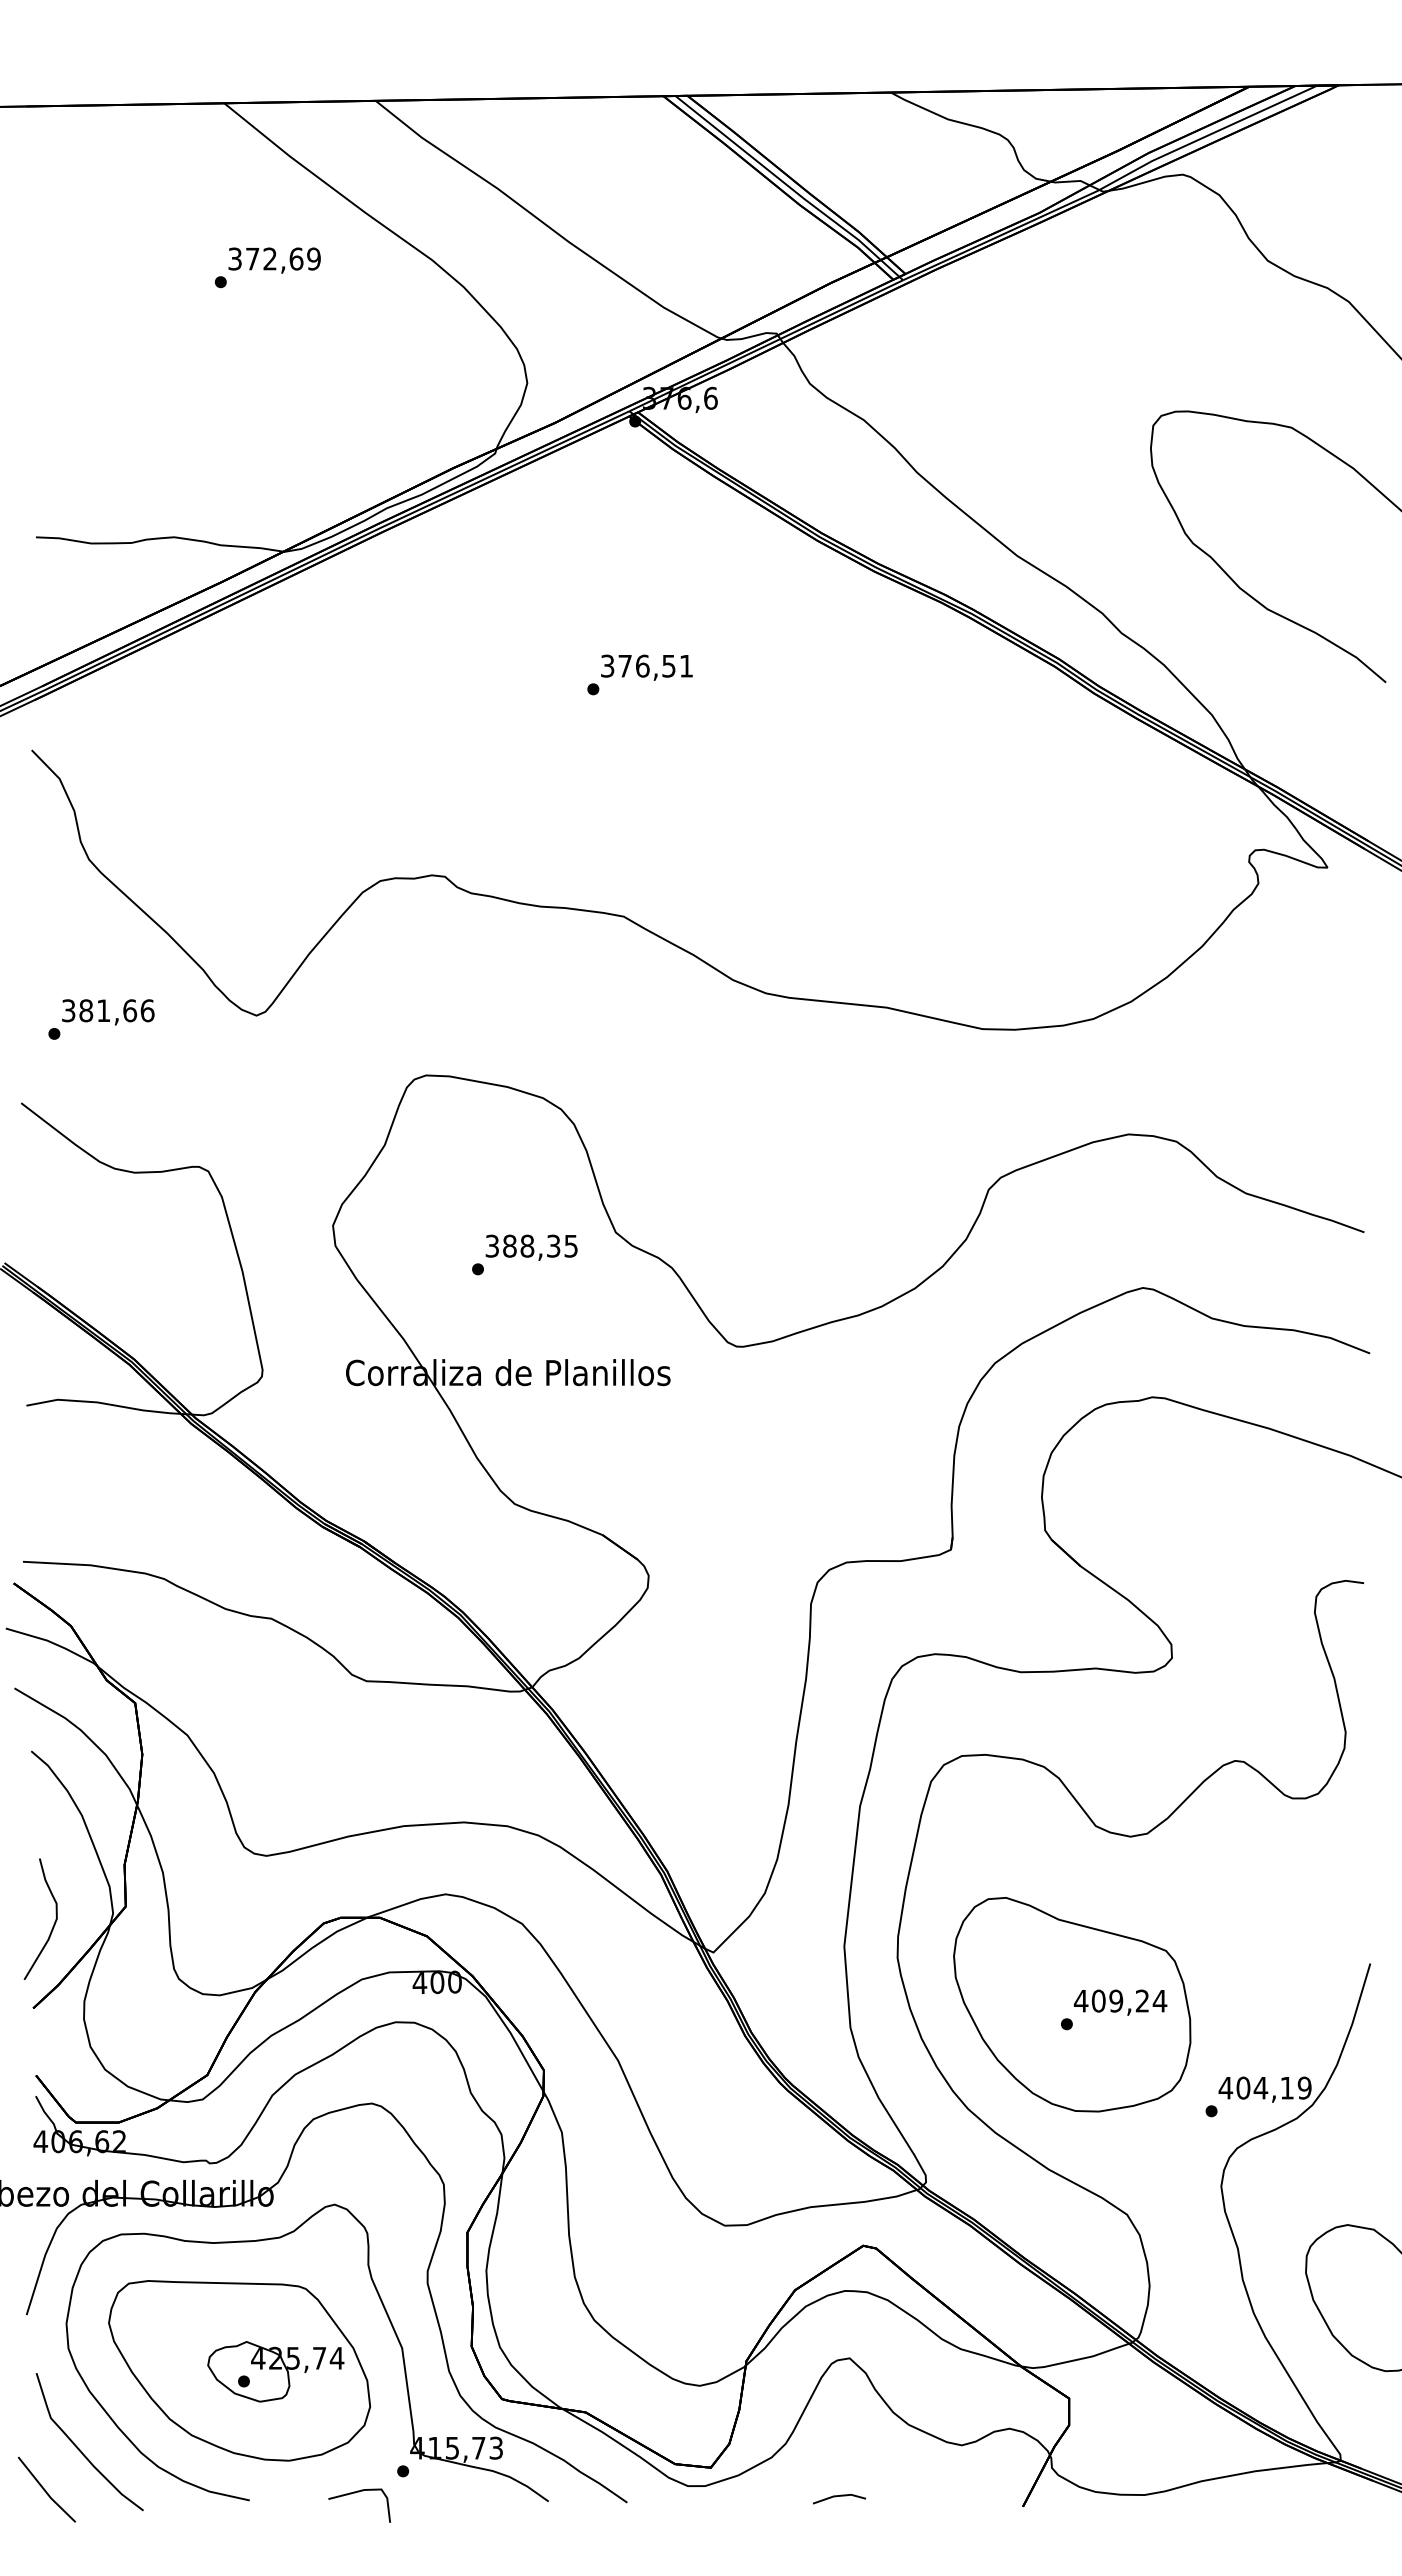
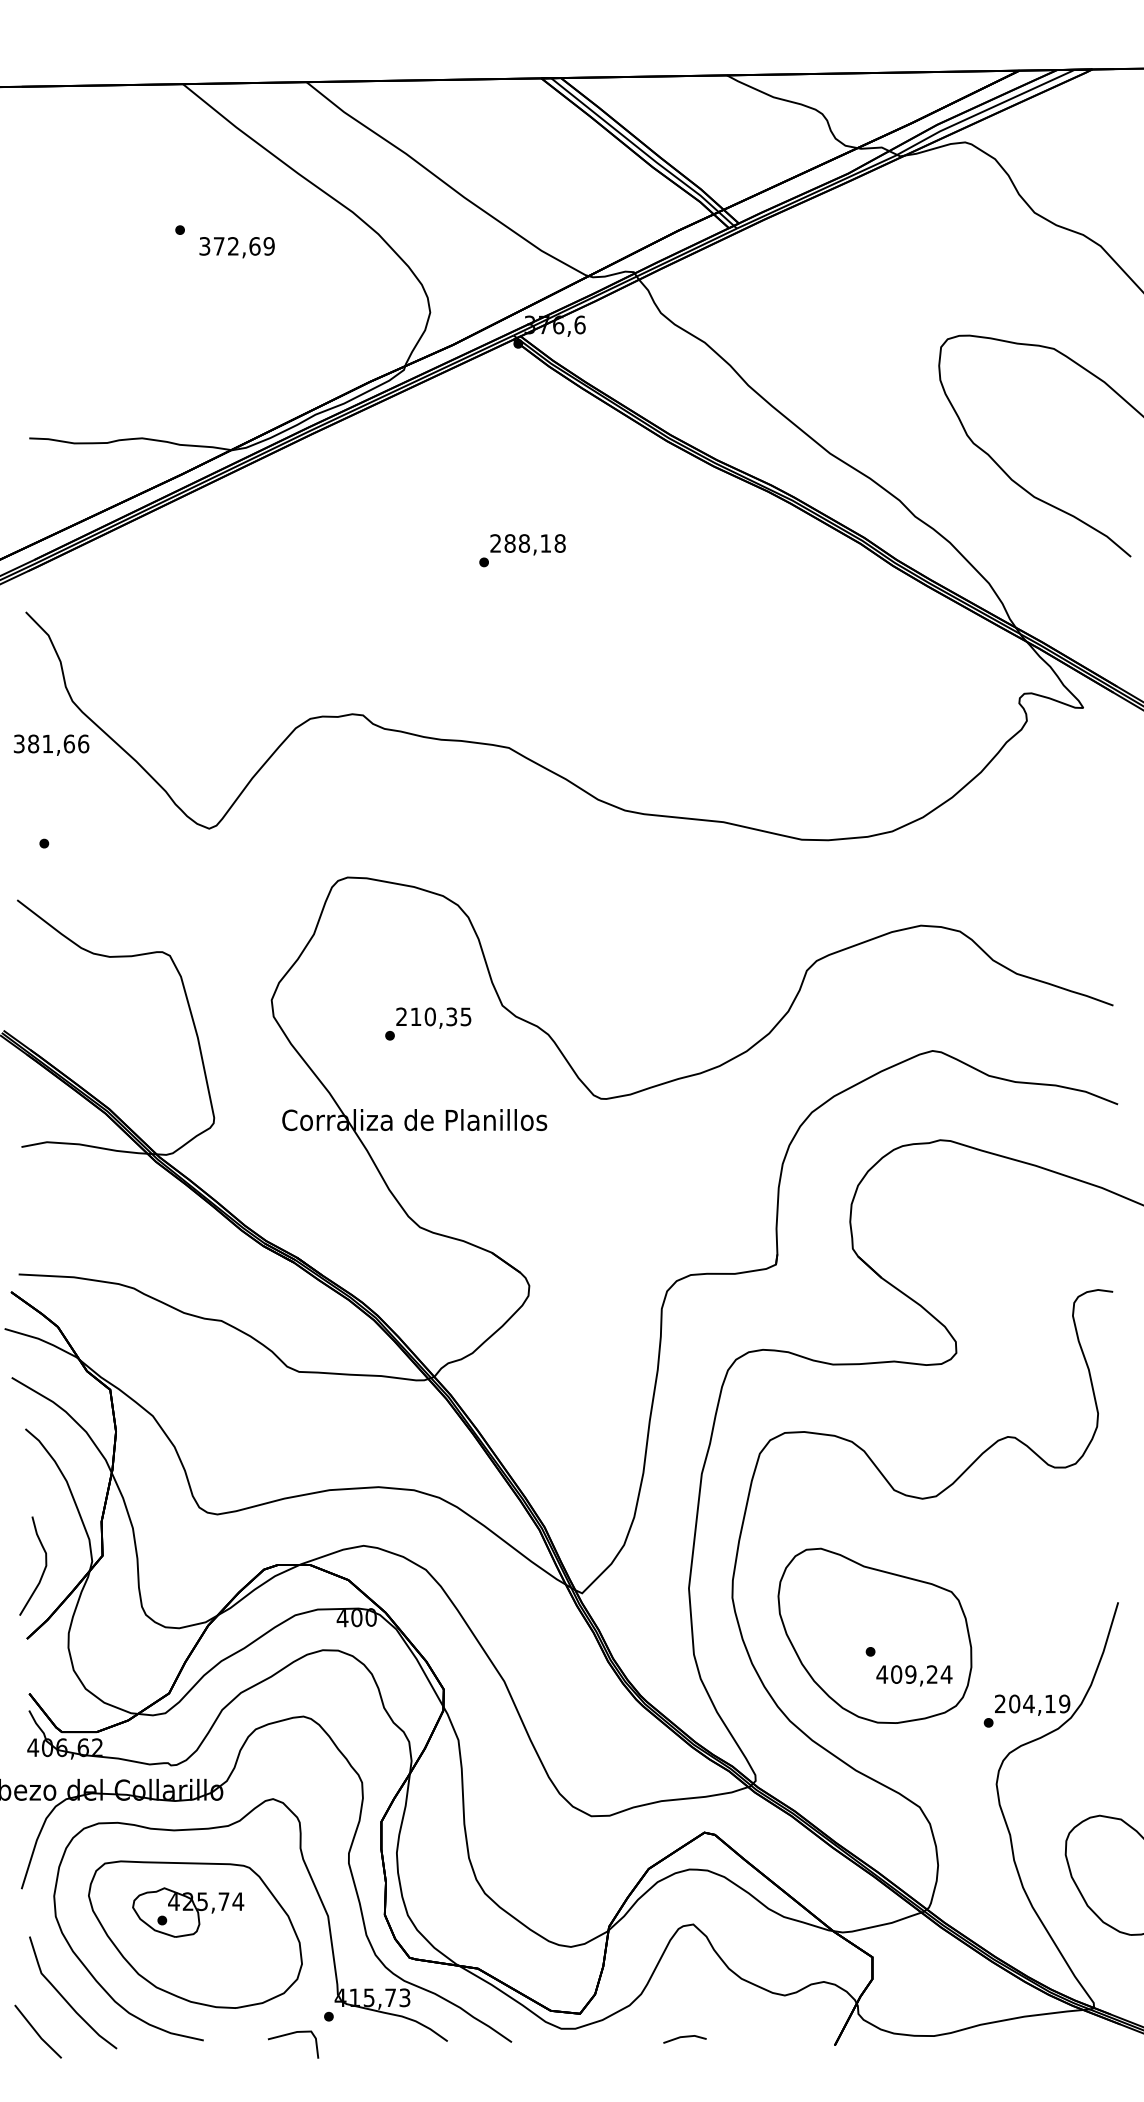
text: (274, 260) -> (236, 247), moved
text: (647, 665) -> (528, 542), 376,51 -> 288,18
text: (108, 1012) -> (51, 745), moved
text: (509, 1245) -> (415, 1016), 388,35 -> 210,35
text: (1120, 2002) -> (914, 1675), moved
text: (1225, 2087) -> (1000, 1703), 404,19 -> 204,19
part: (275, 2371) -> (188, 1912), moved

